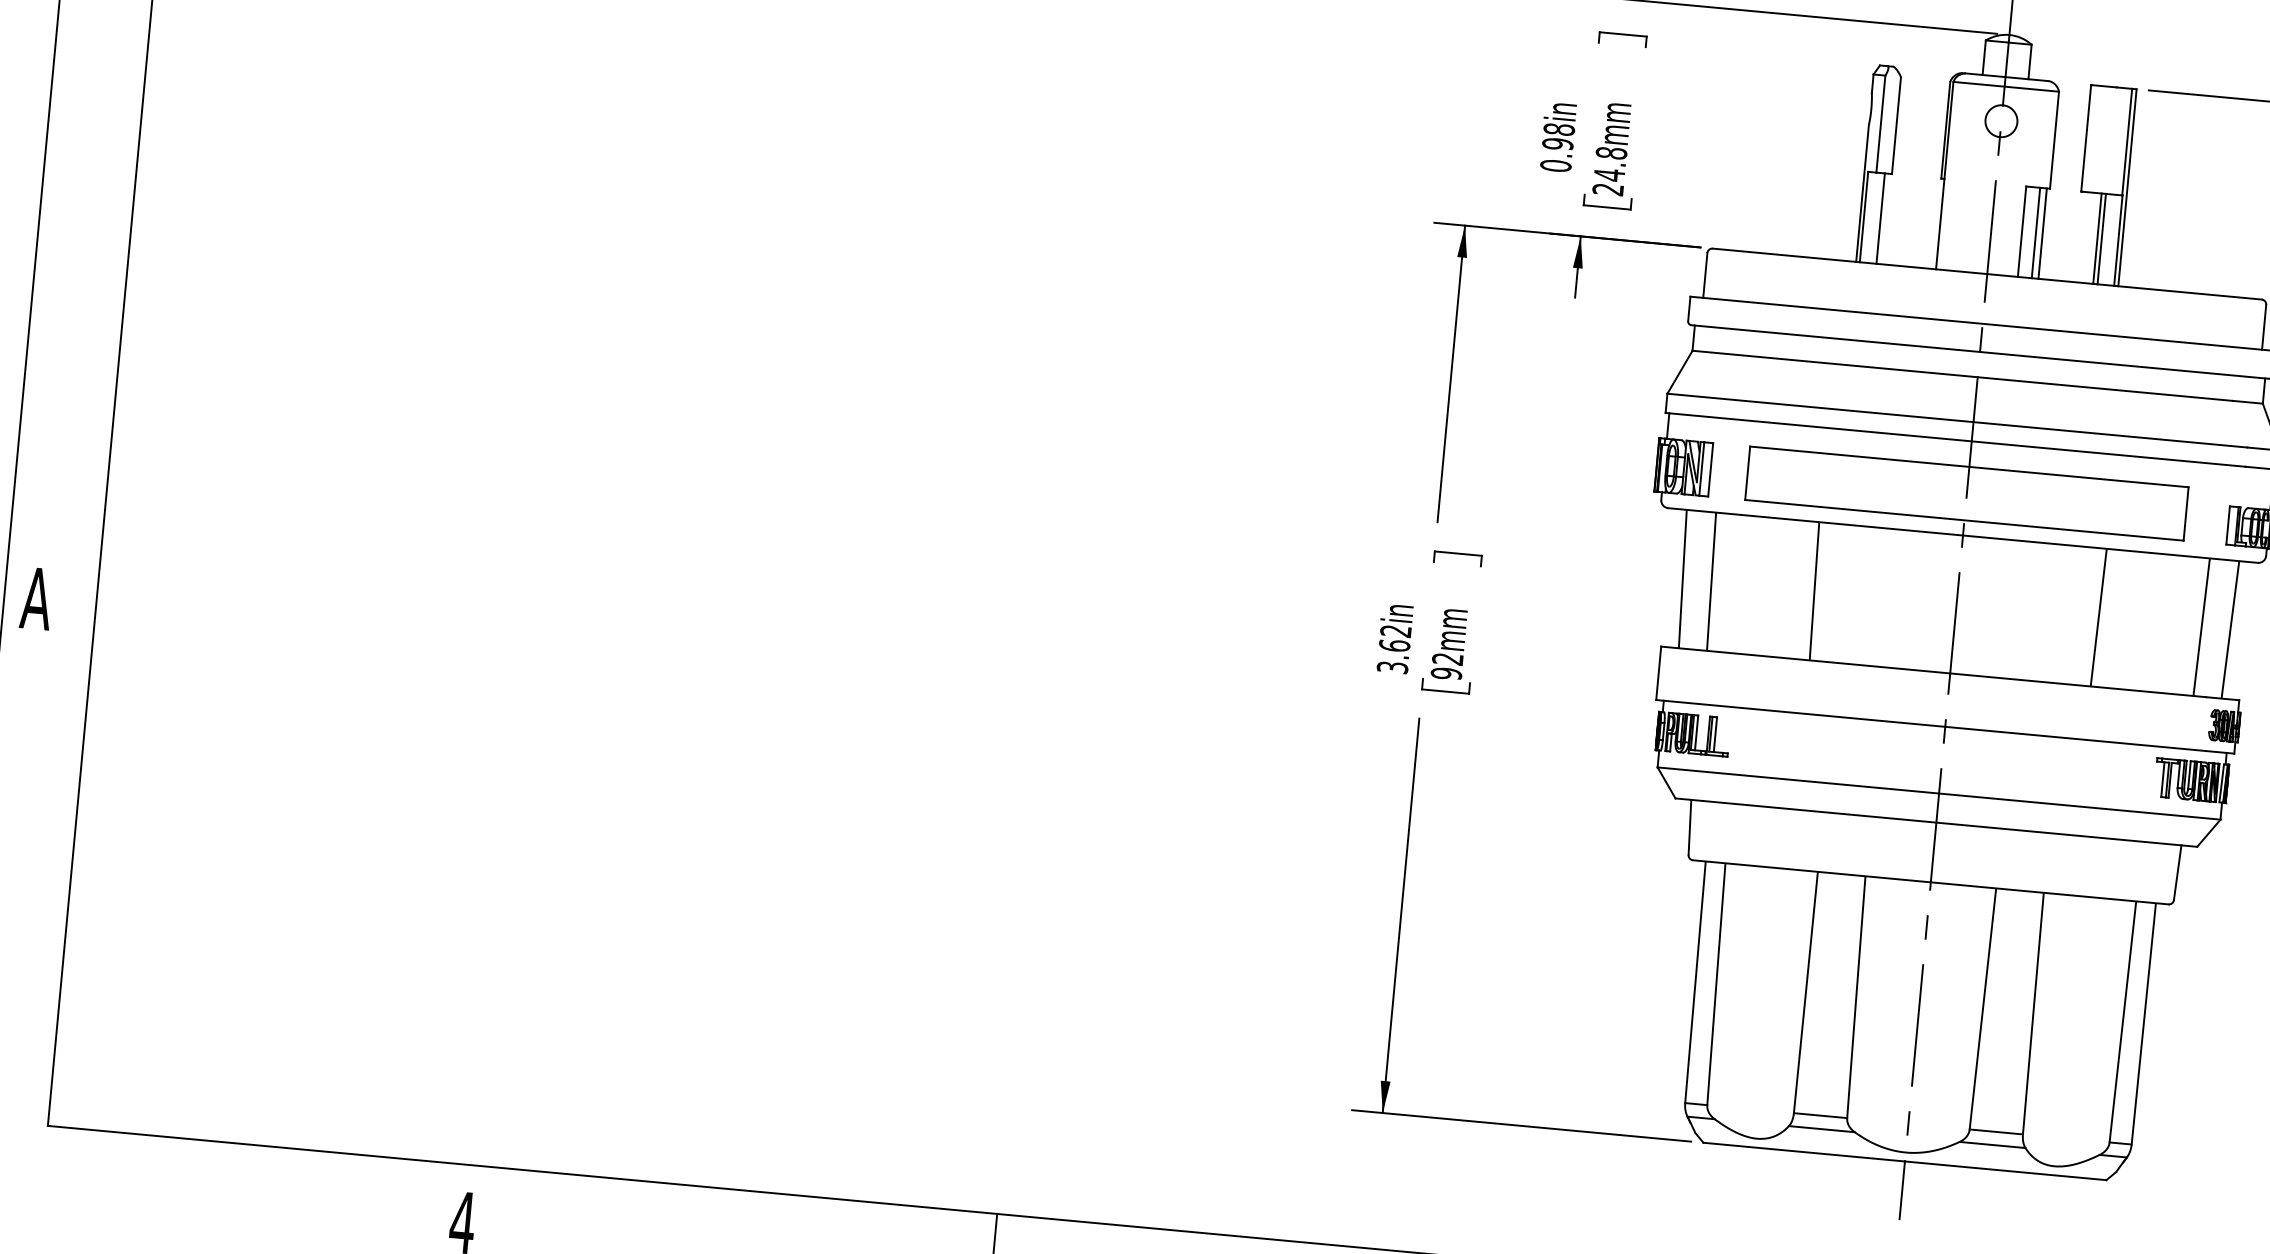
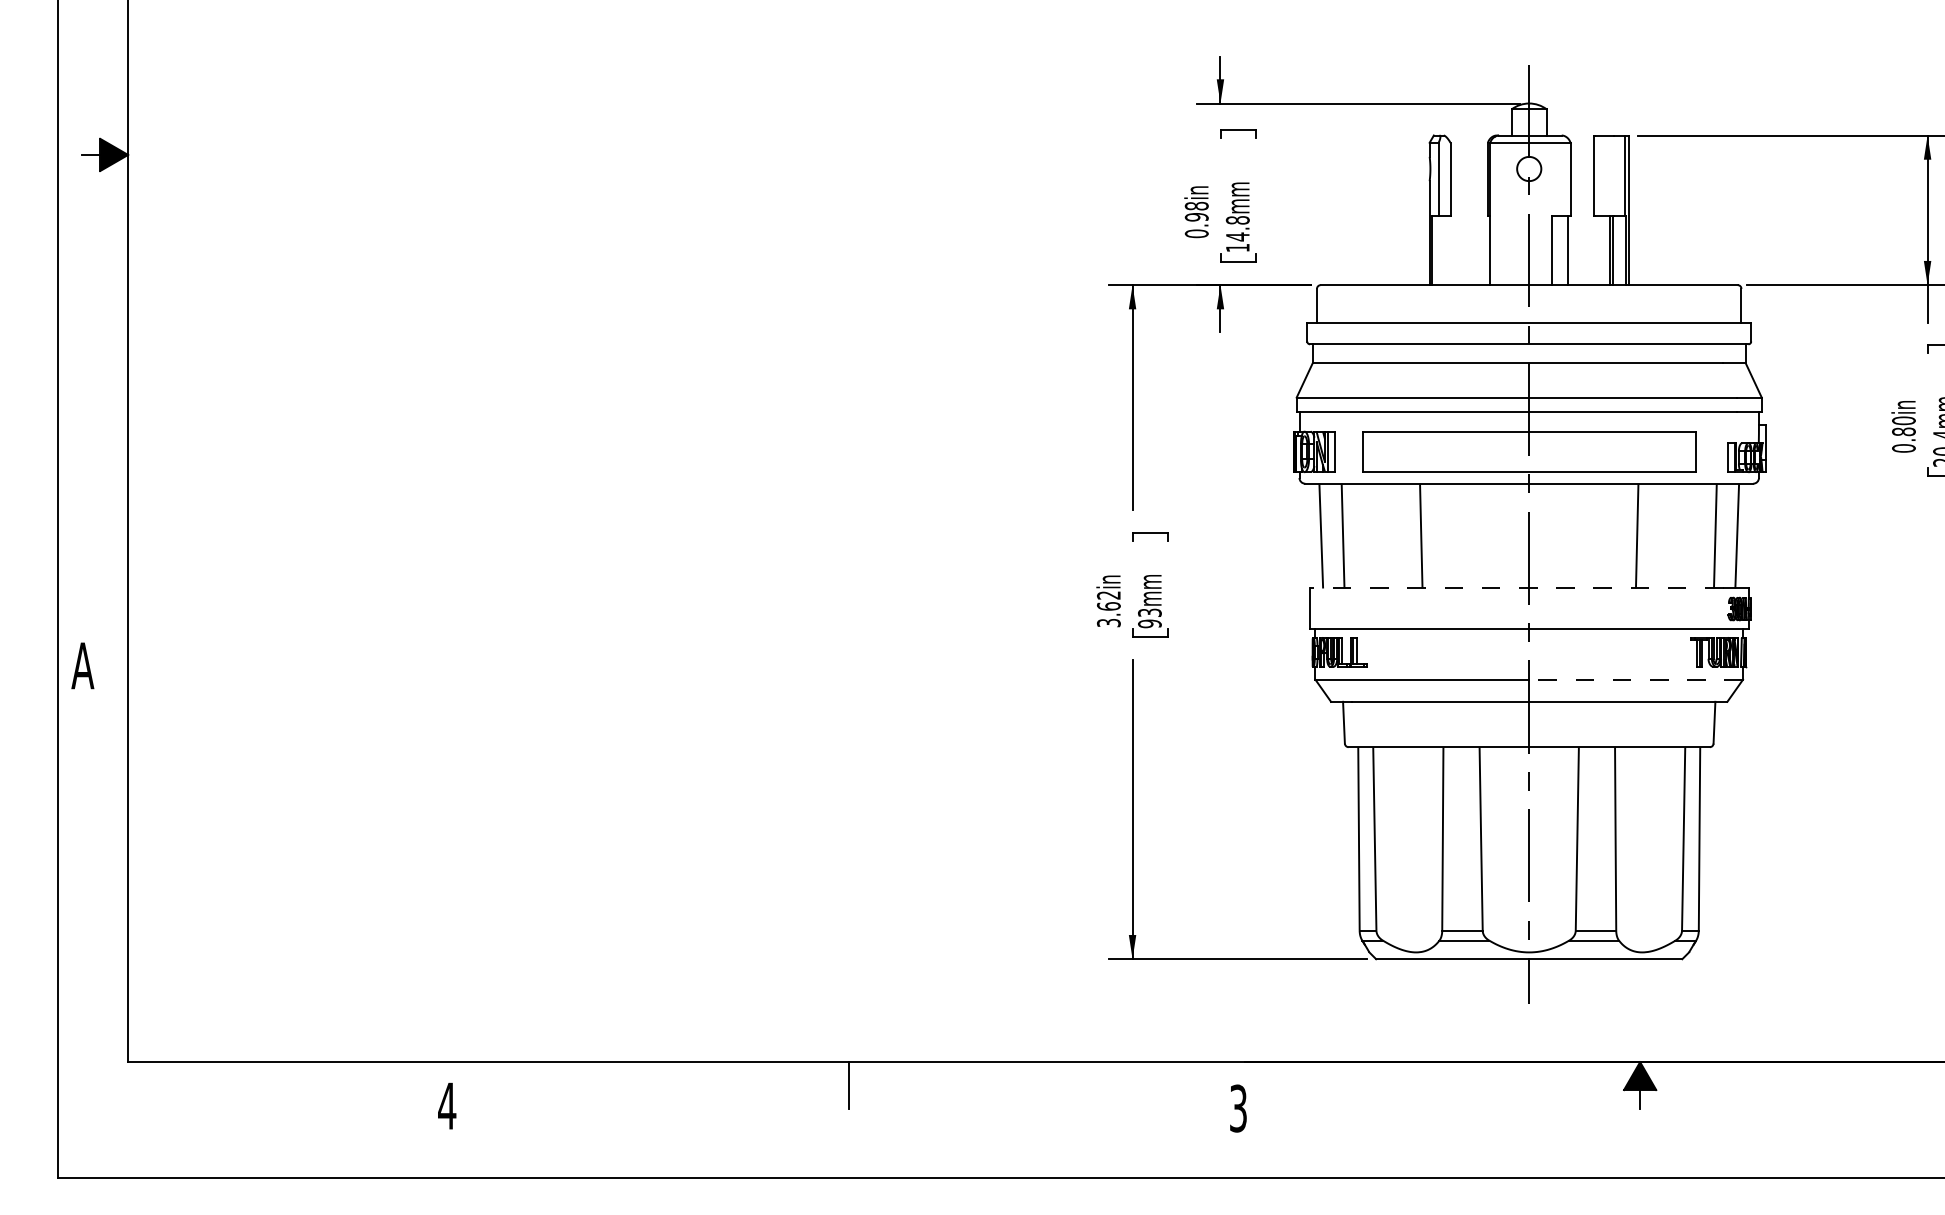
text: (1607, 190) -> (1237, 248), 24.8mm -> 14.8mm
line: (1881, 218) -> (1445, 250), removed
line: (2036, 232) -> (1563, 250), removed
text: (1447, 658) -> (1149, 612), 92mm -> 93mm
line: (1933, 671) -> (1516, 588), solid -> dashed
line: (2080, 806) -> (1636, 679), solid -> dashed

